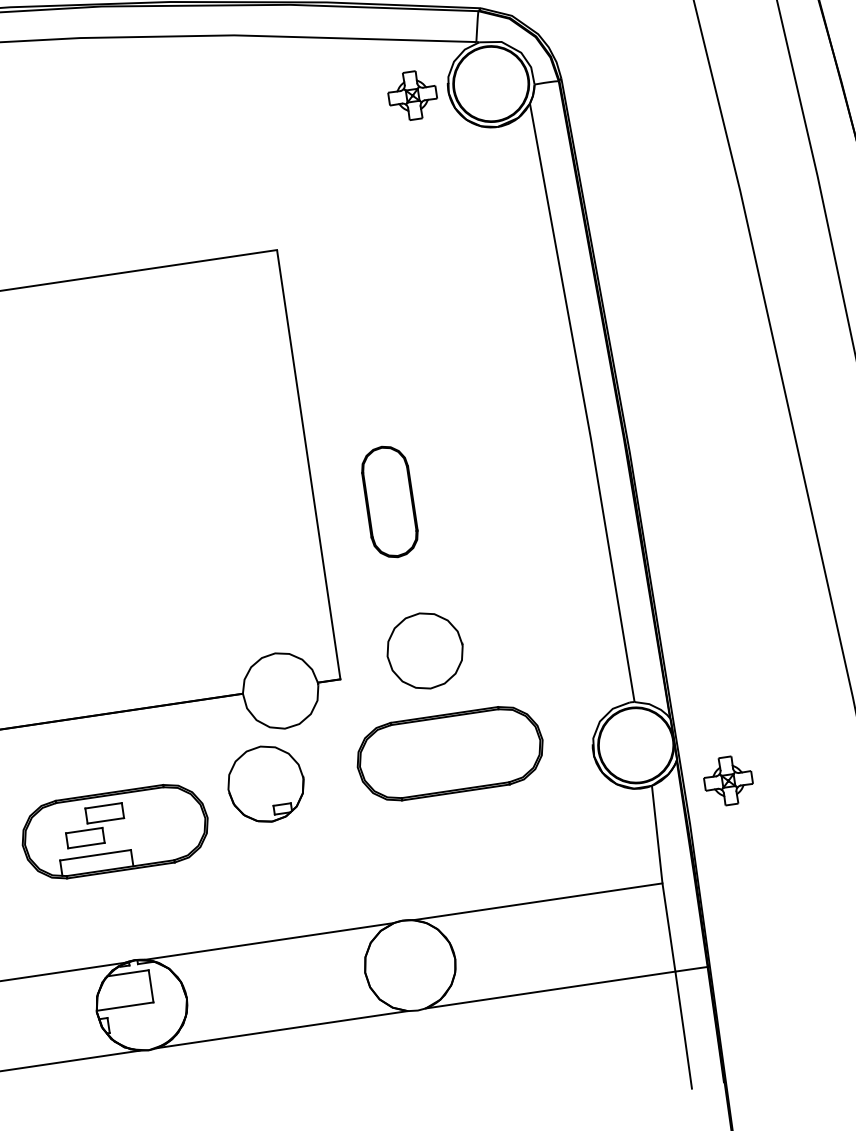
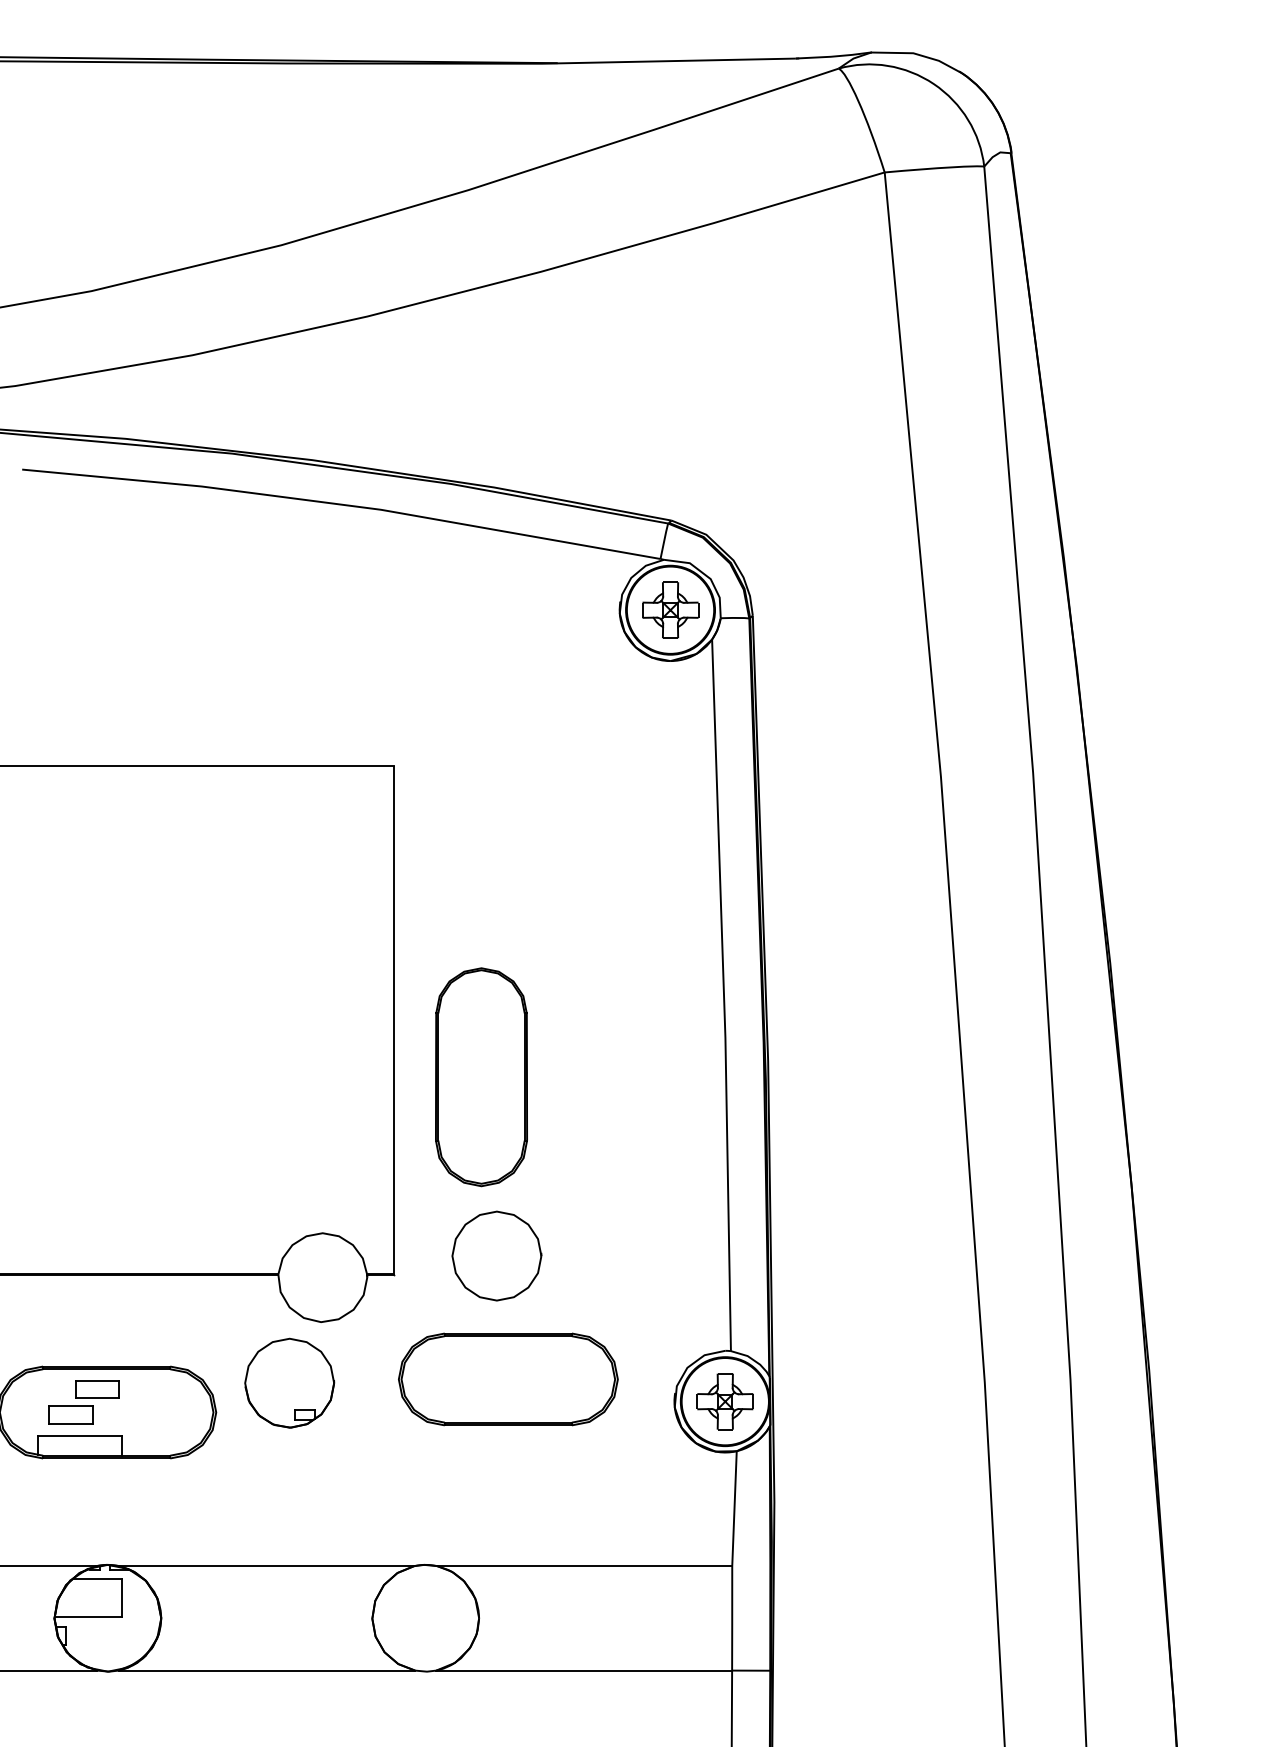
part: (412, 95) -> (670, 609), moved
part: (389, 502) -> (481, 1077), size x1.67
part: (727, 780) -> (724, 1401), moved

